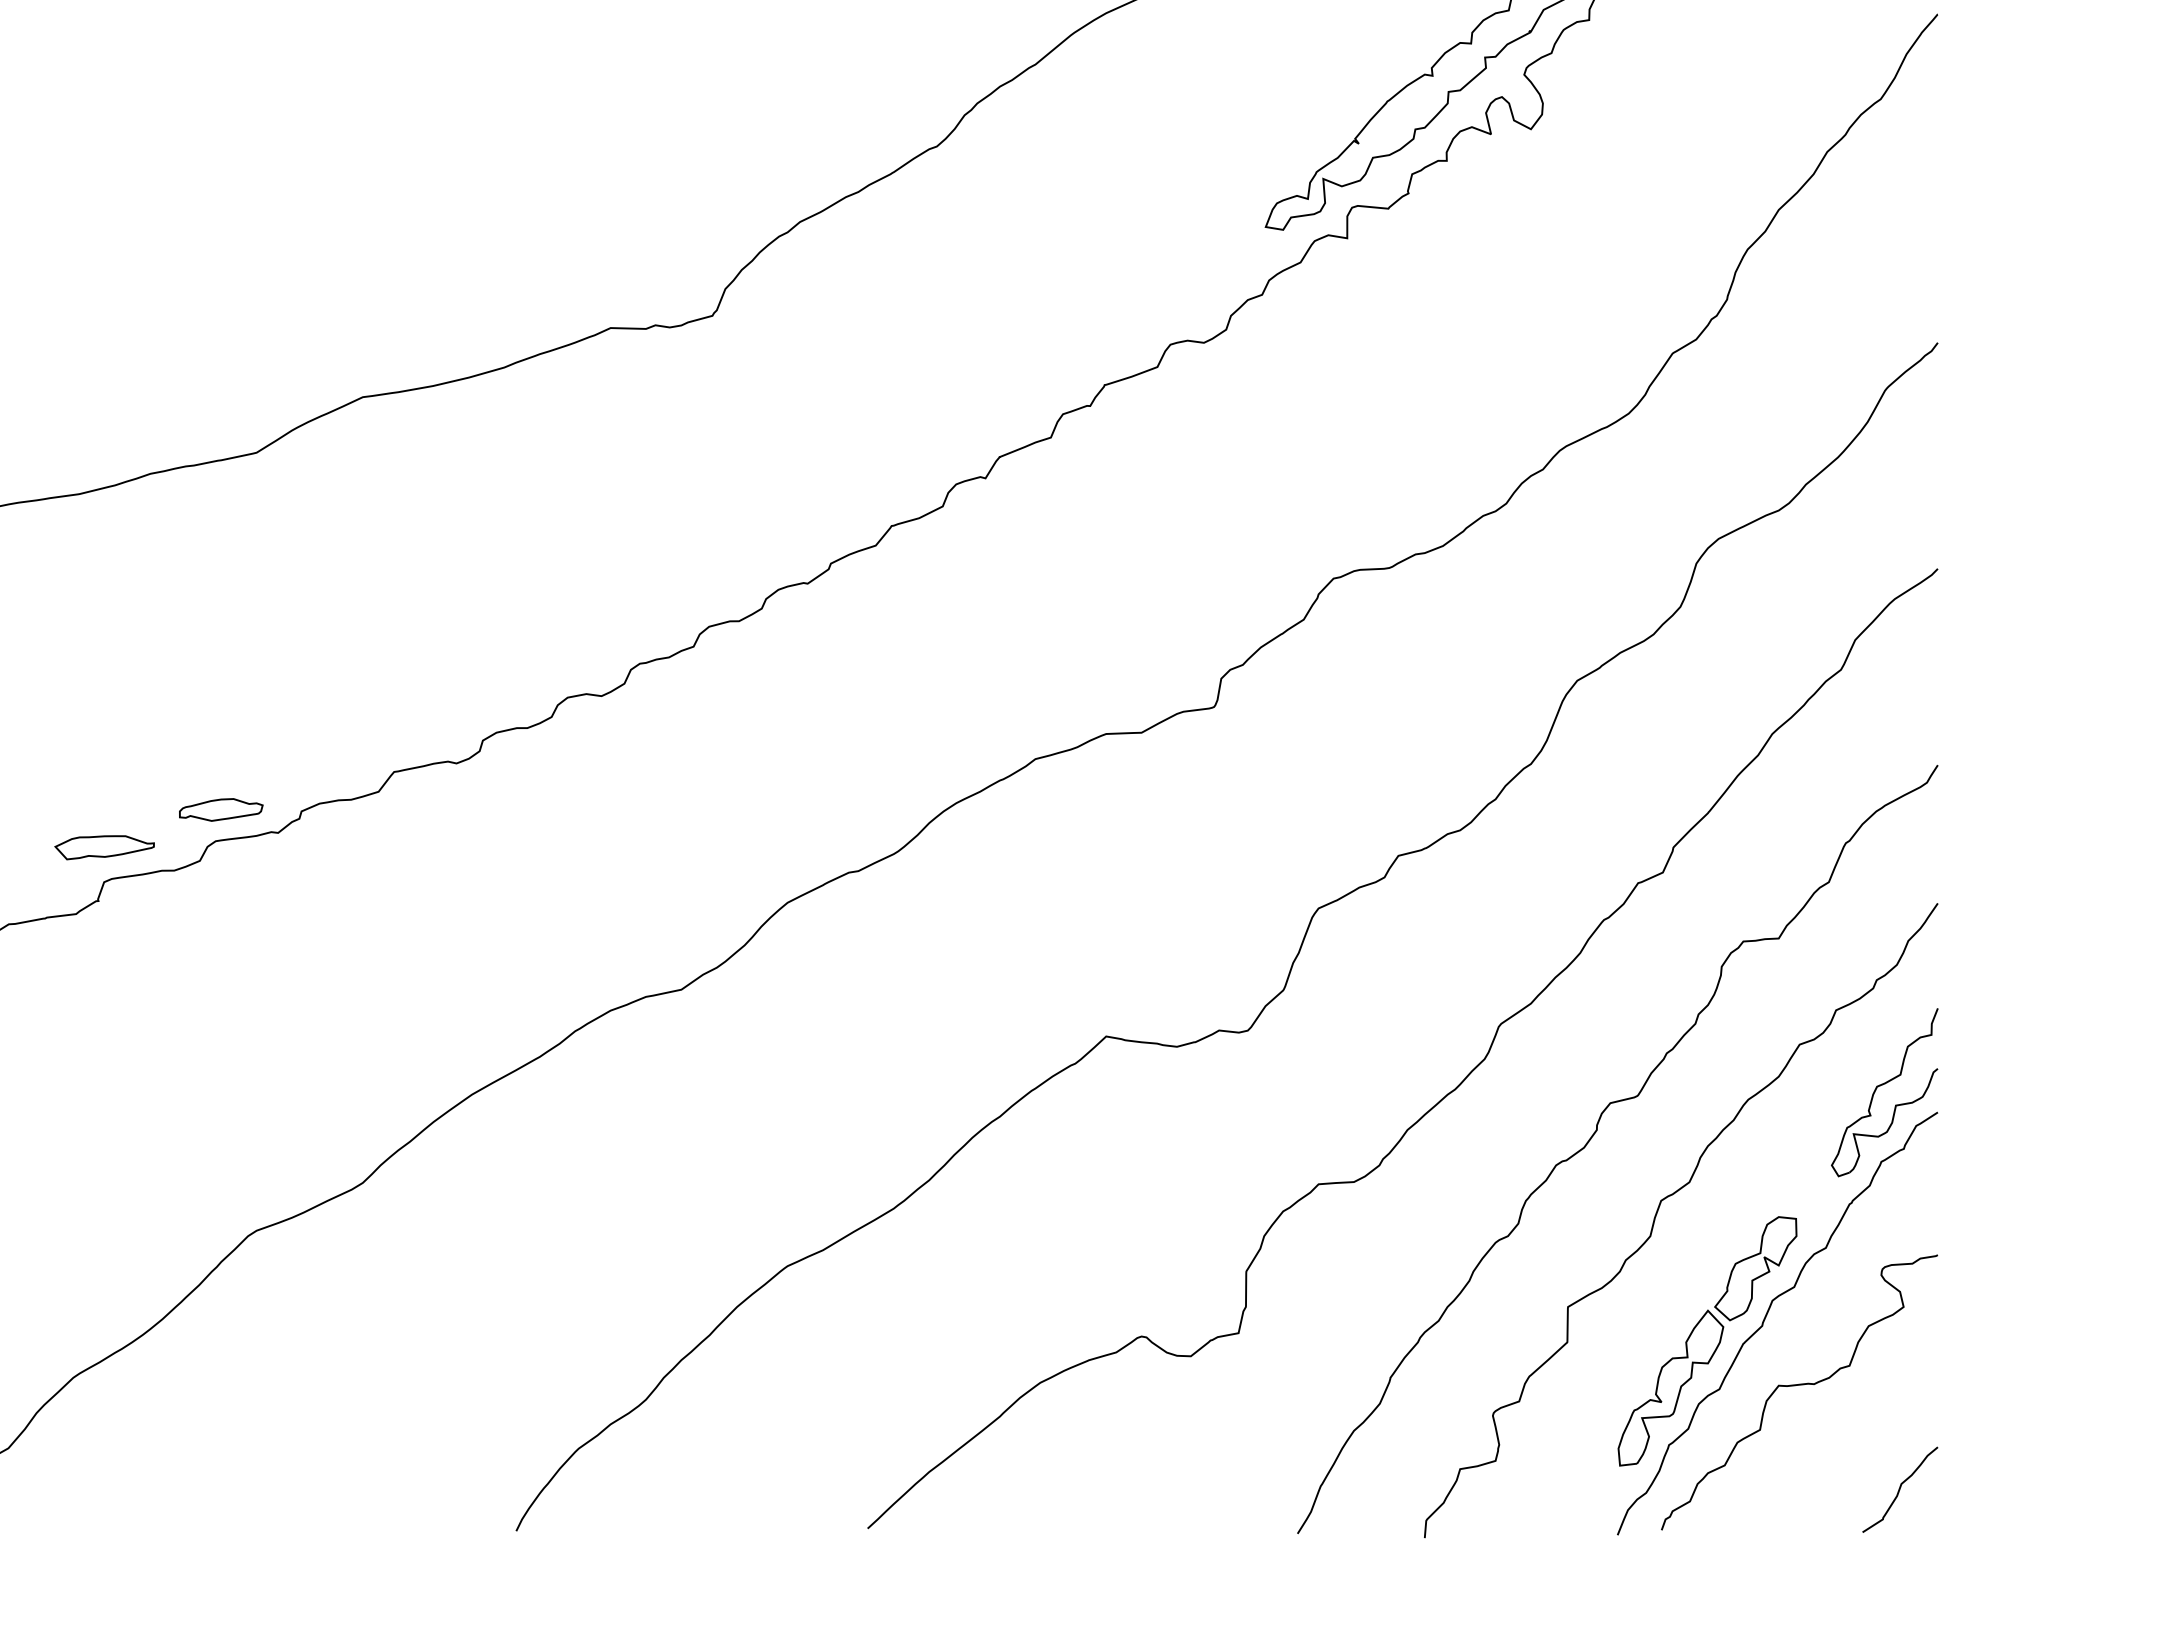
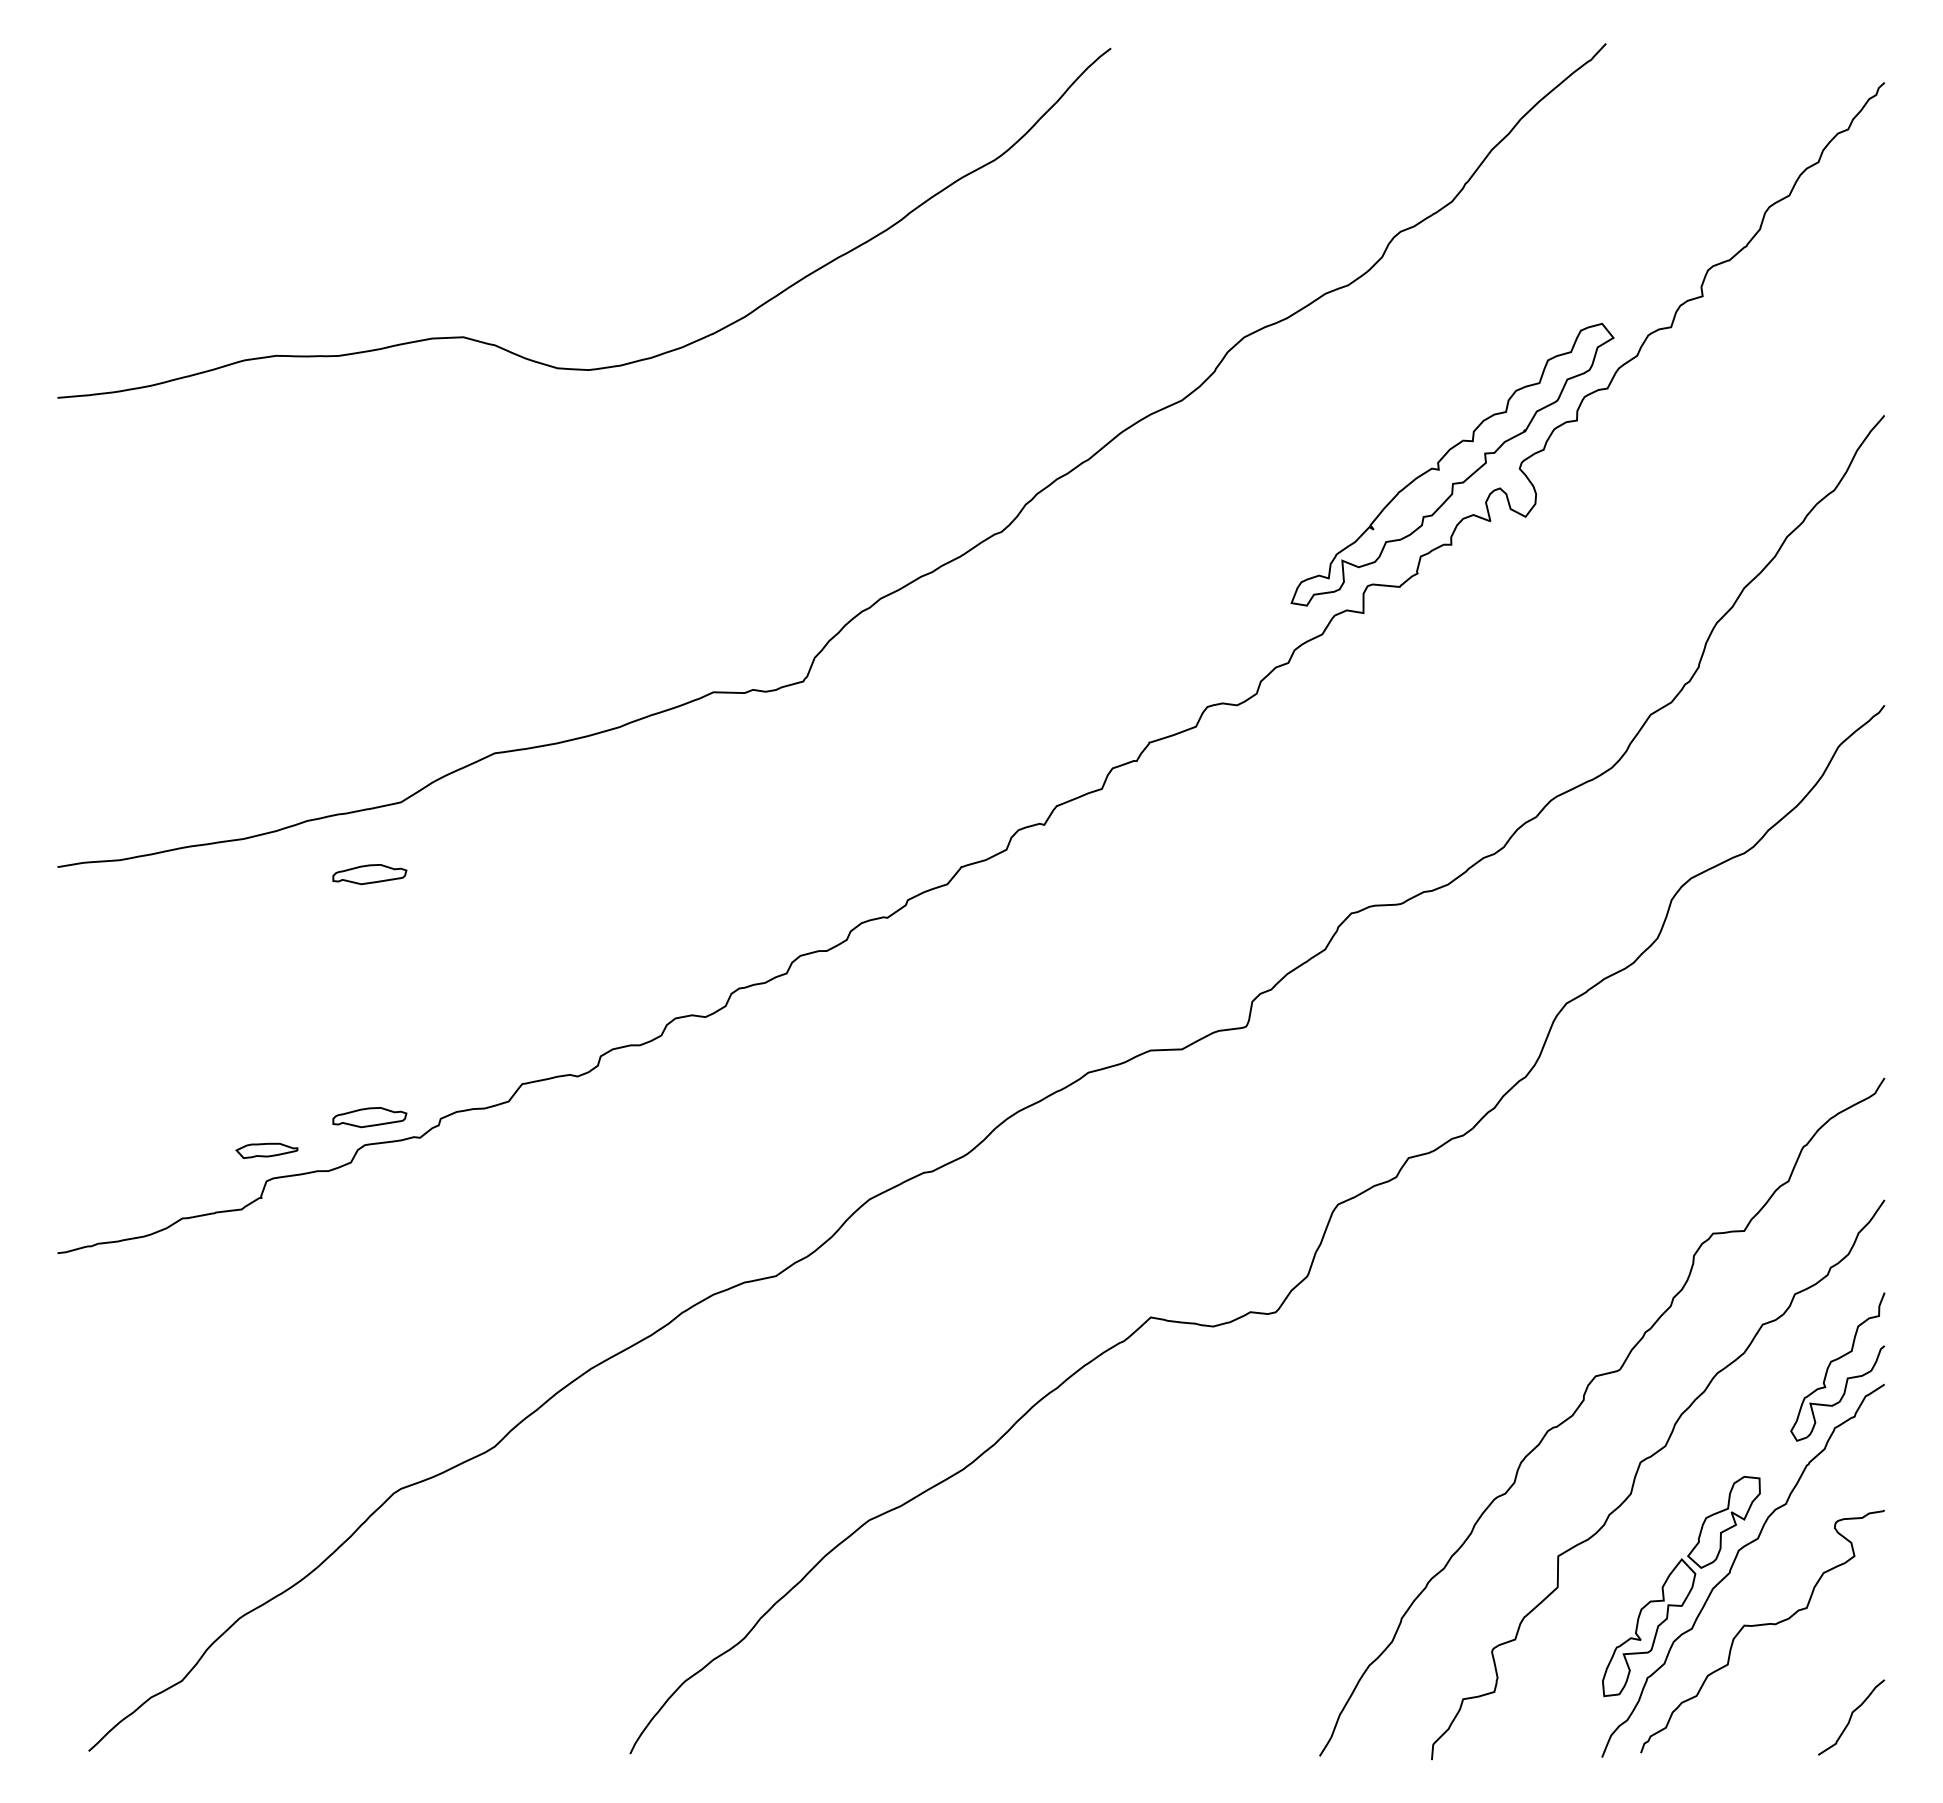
part: (220, 534) -> (369, 874), added
part: (104, 847) -> (266, 1150), size x0.7
curve: (1445, 1094) -> (1450, 1368), removed

